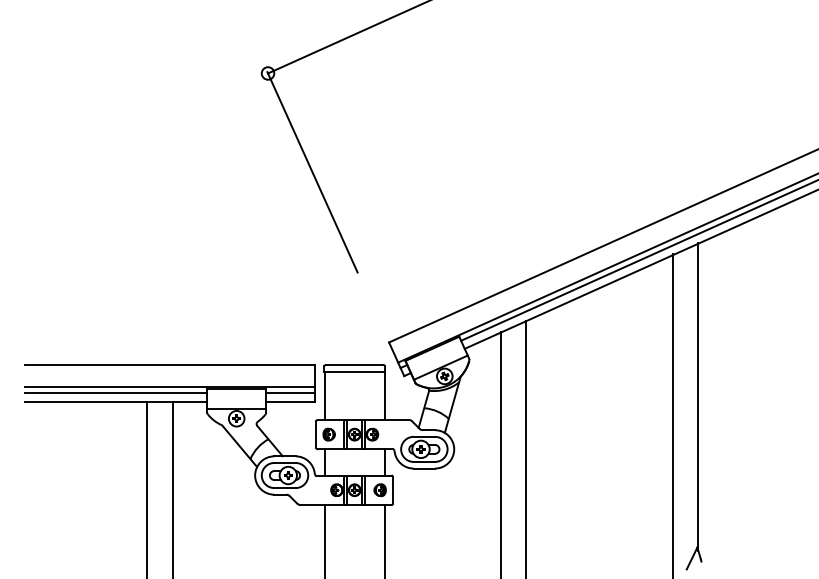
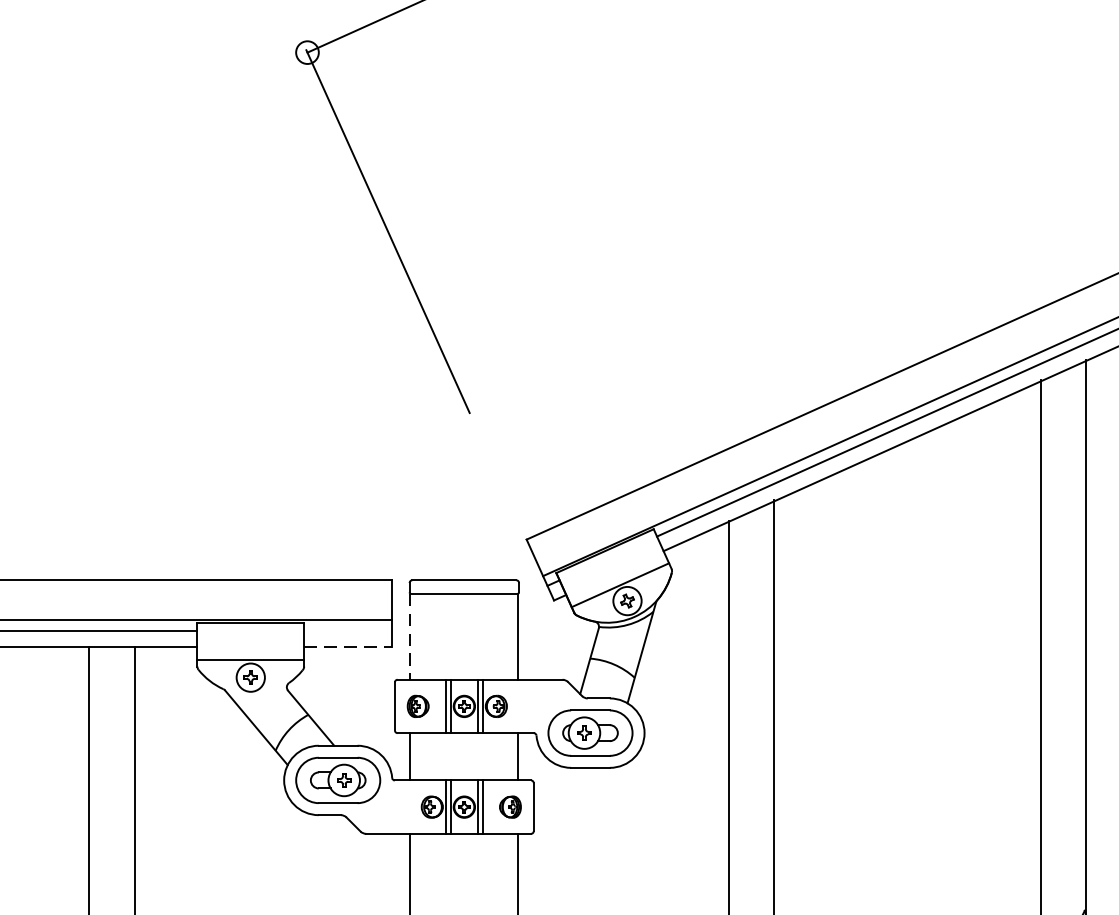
line: (290, 392) -> (348, 630), removed
line: (324, 396) -> (409, 637), solid -> dashed
line: (291, 401) -> (349, 646), solid -> dashed

